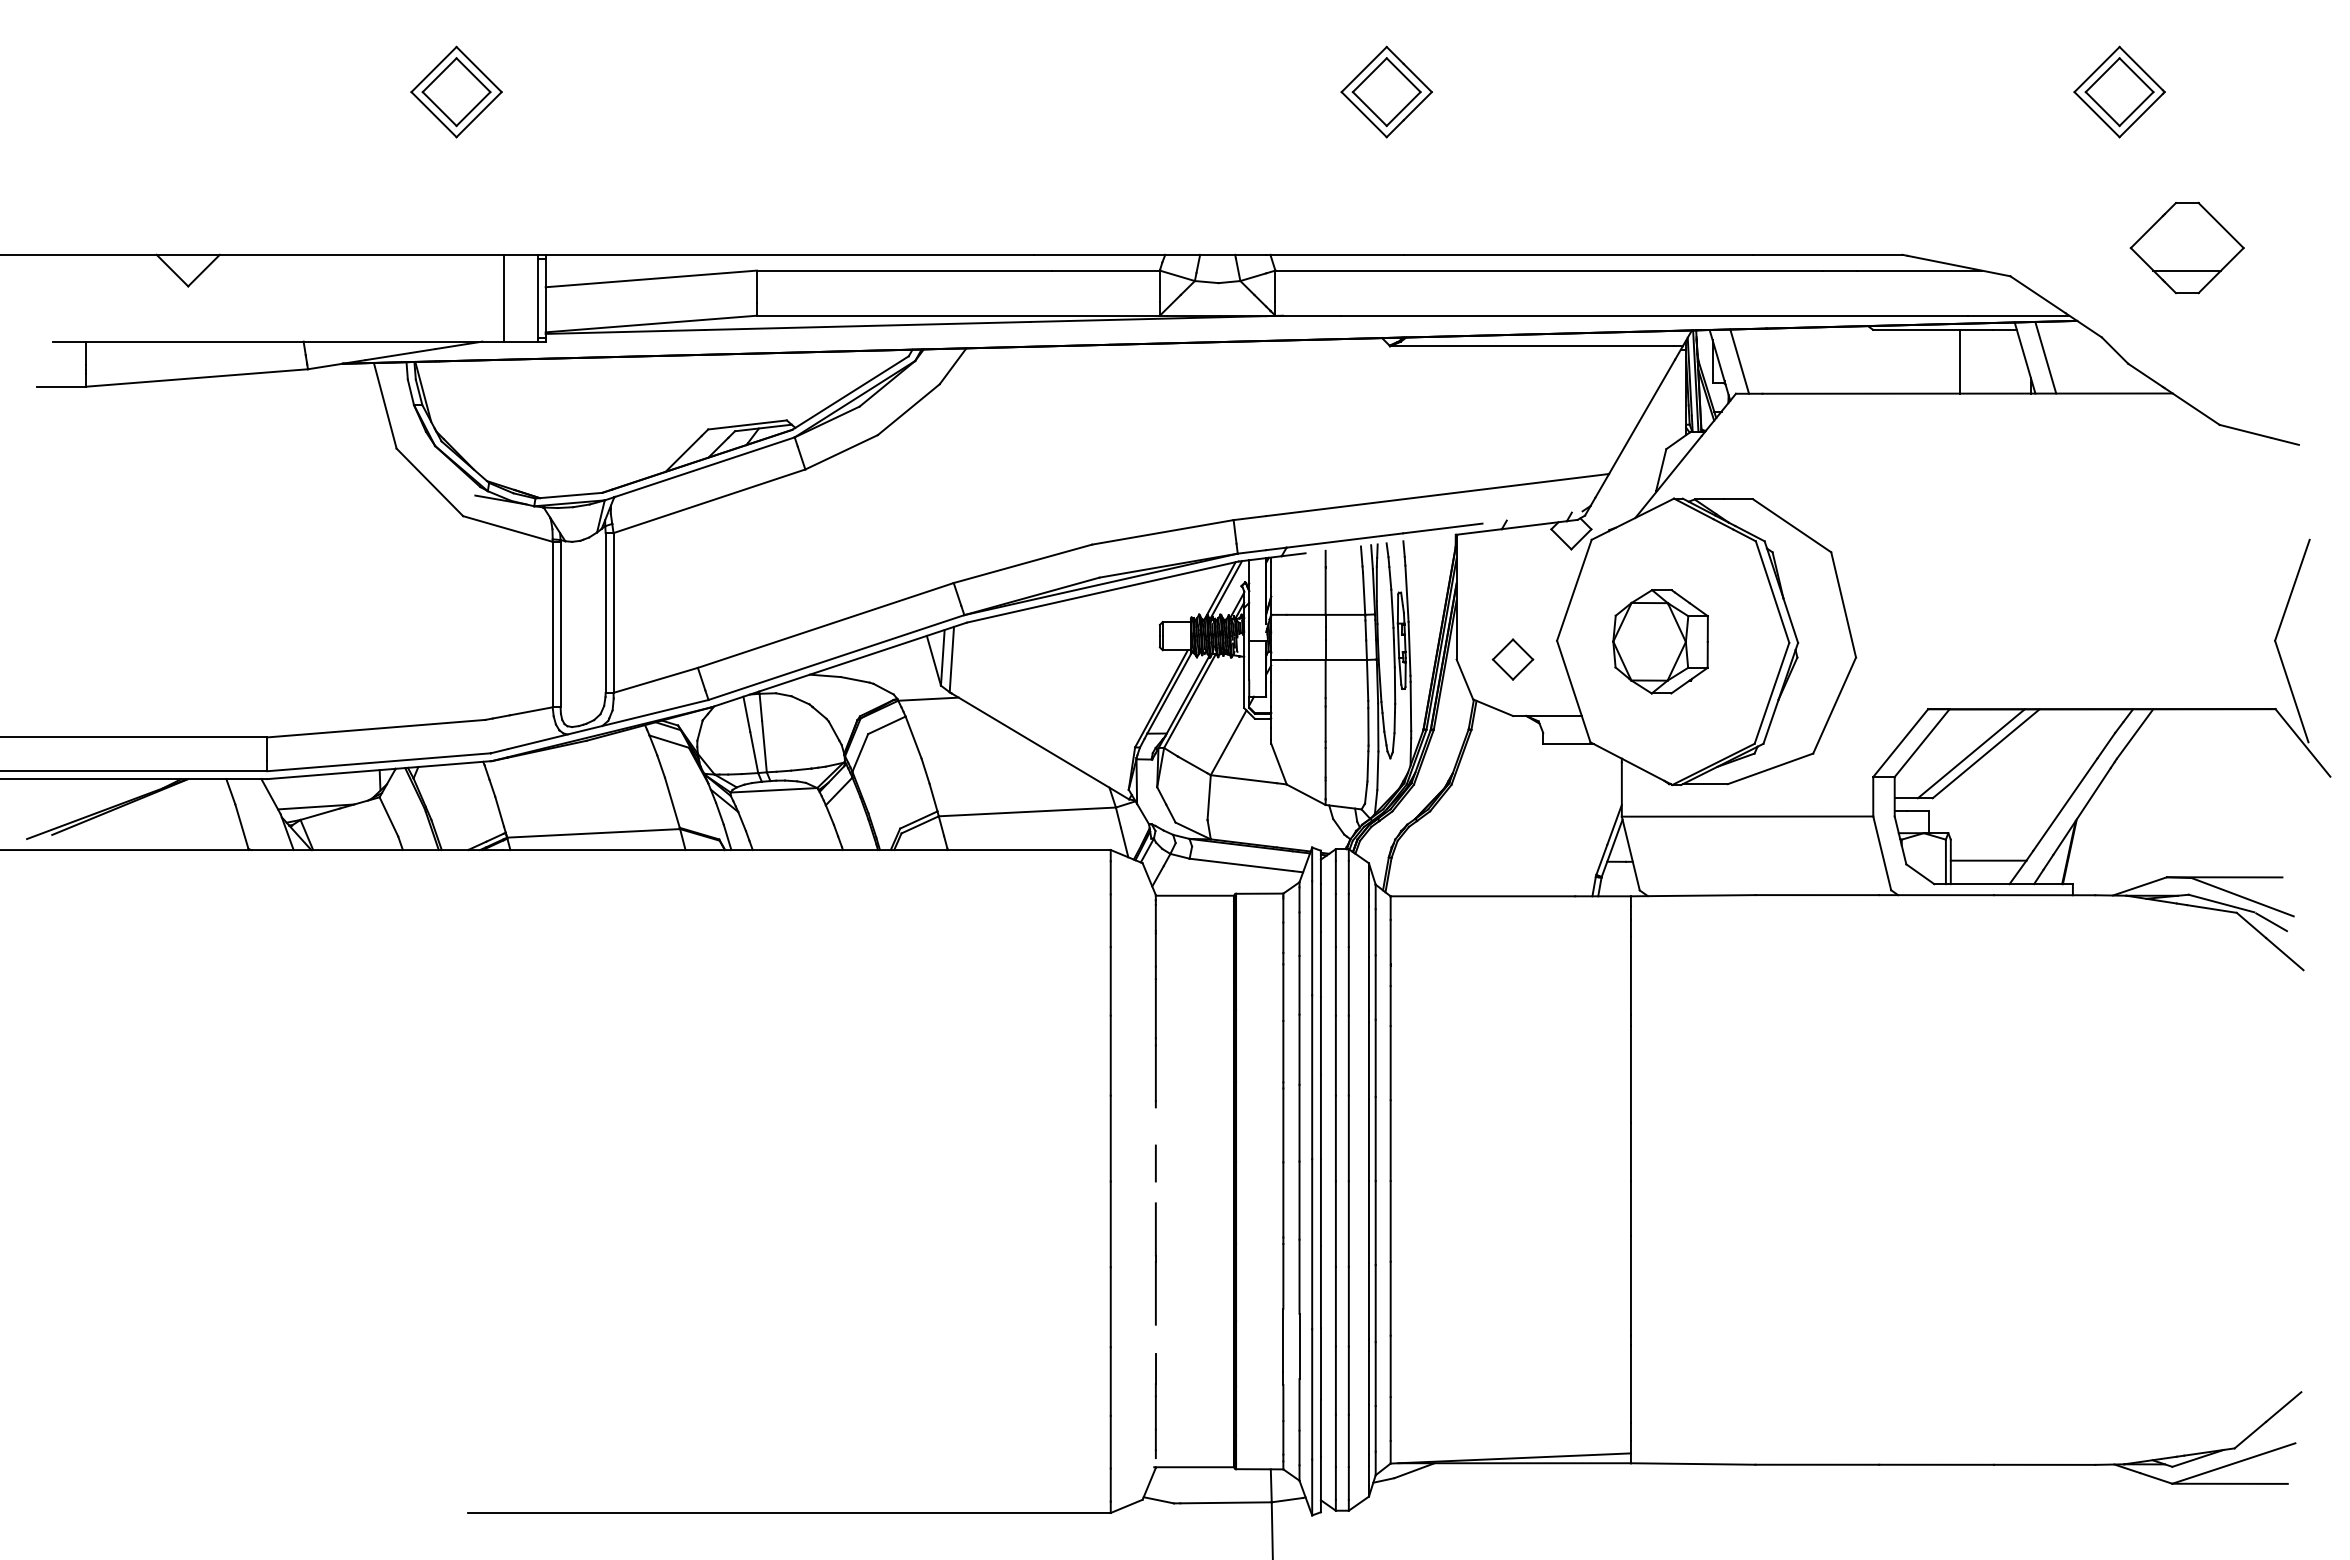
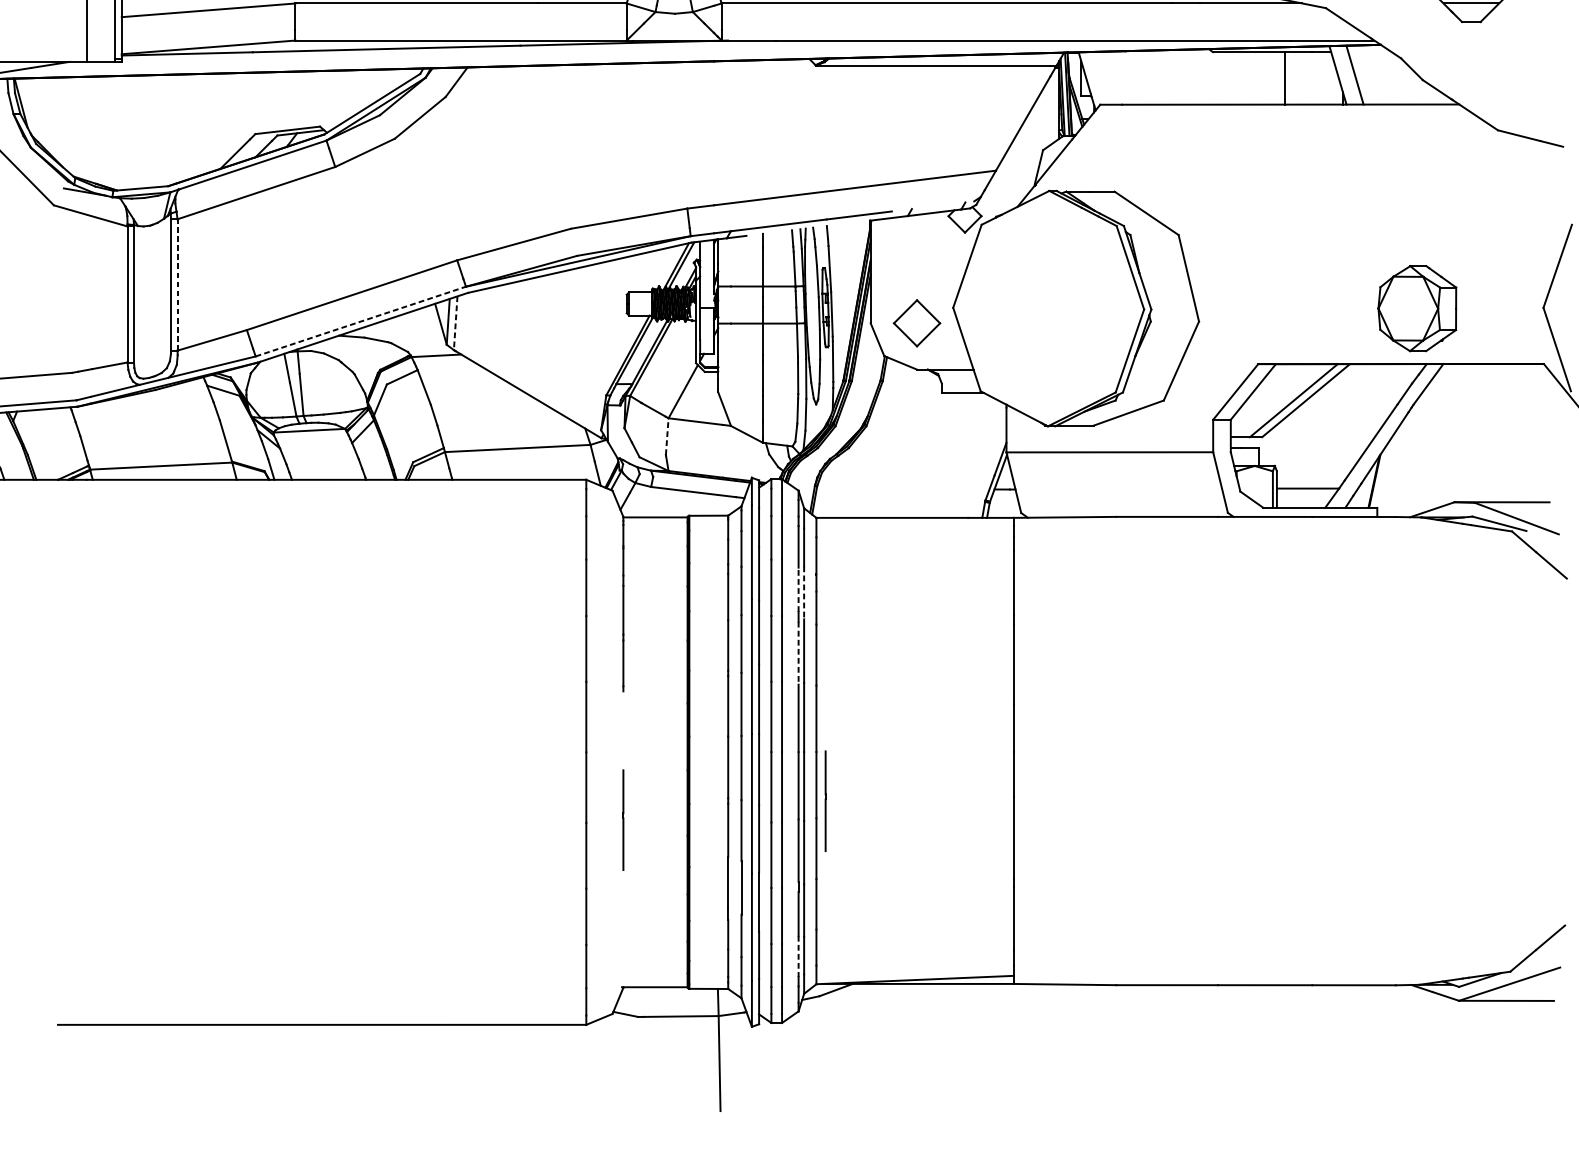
line: (1739, 361) -> (1103, 78), removed
line: (613, 612) -> (177, 284), solid -> dashed
part: (1660, 641) -> (1417, 308), moved
line: (836, 657) -> (360, 321), solid -> dashed
line: (951, 659) -> (455, 323), solid -> dashed
part: (1512, 659) -> (916, 323), size x1.4
line: (1209, 797) -> (667, 436), solid -> dashed
line: (2271, 922) -> (1540, 539), removed
line: (1368, 983) -> (798, 589), solid -> dashed
line: (1375, 988) -> (803, 593), solid -> dashed
line: (1368, 1061) -> (798, 653), solid -> dashed
line: (1155, 1163) -> (623, 737), removed
line: (1401, 1240) -> (825, 800), added
line: (1155, 1405) -> (623, 936), removed
line: (1368, 1430) -> (798, 957), solid -> dashed

